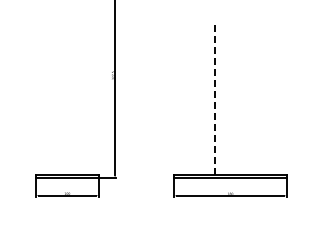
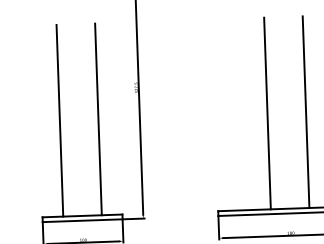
line: (215, 98) -> (267, 112), dashed -> solid
line: (52, 99) -> (60, 120), added
line: (82, 99) -> (98, 119), added
line: (245, 99) -> (305, 112), added

